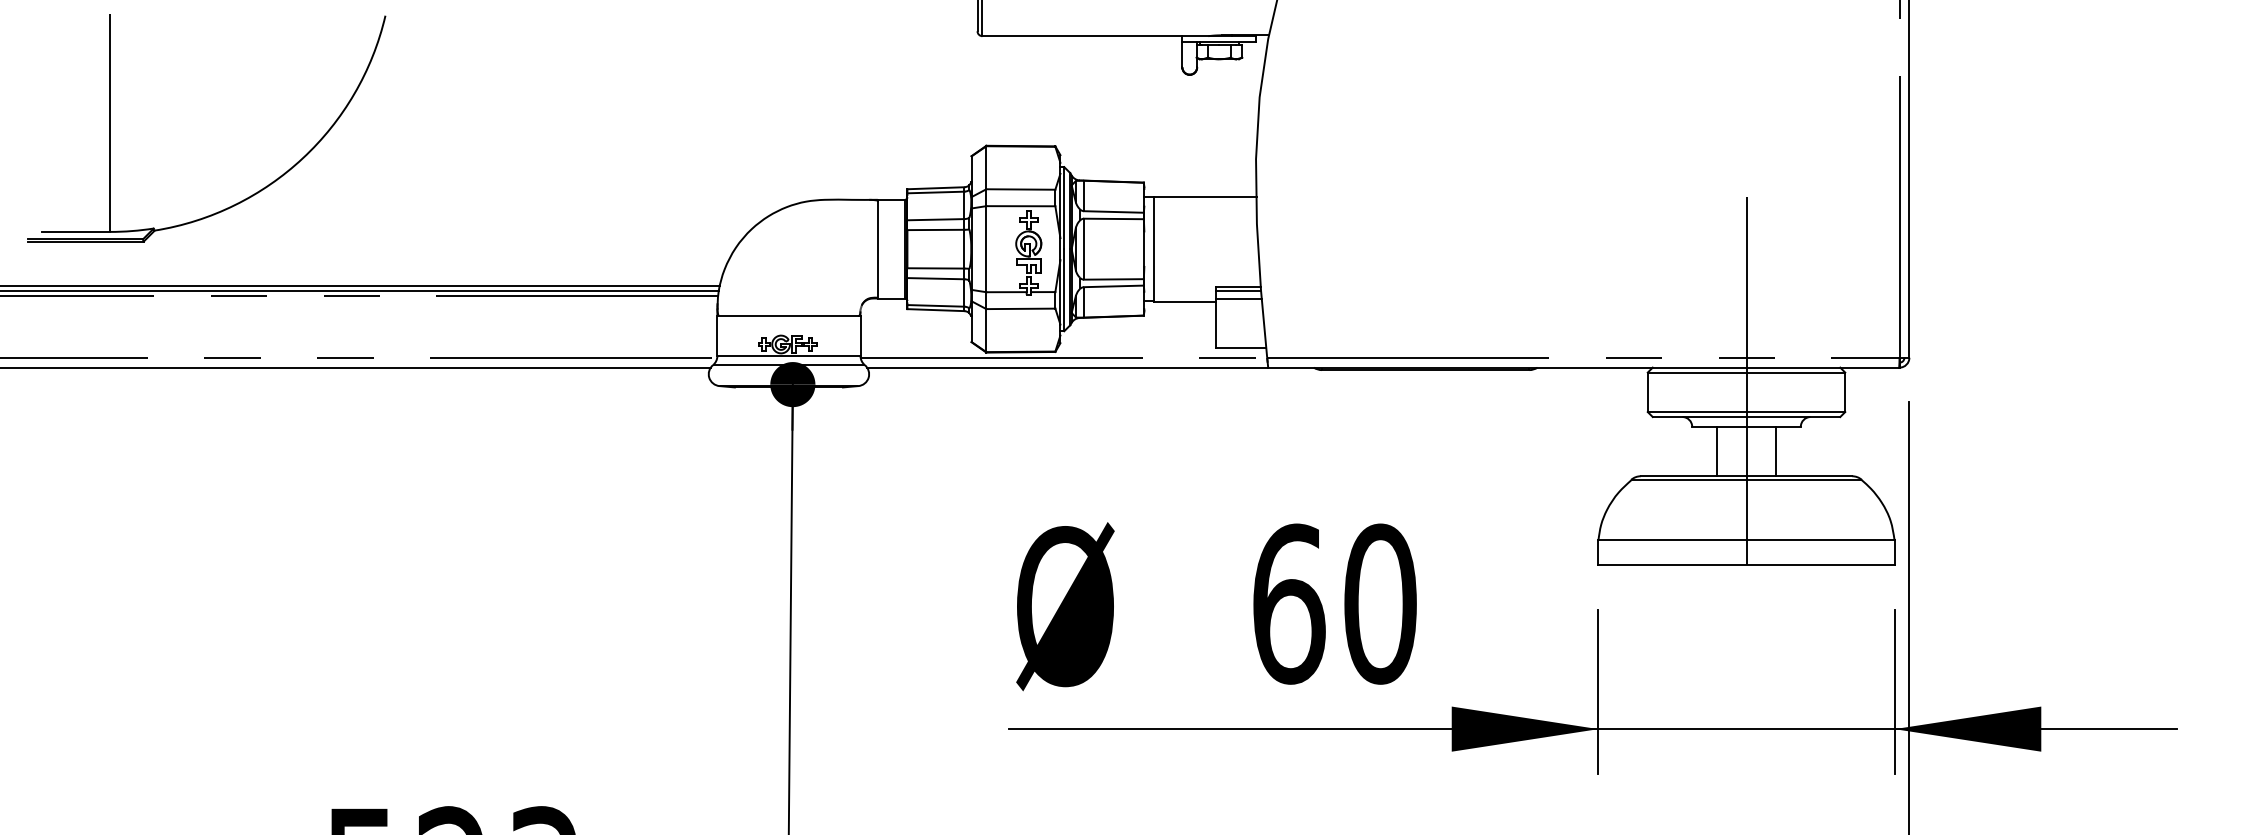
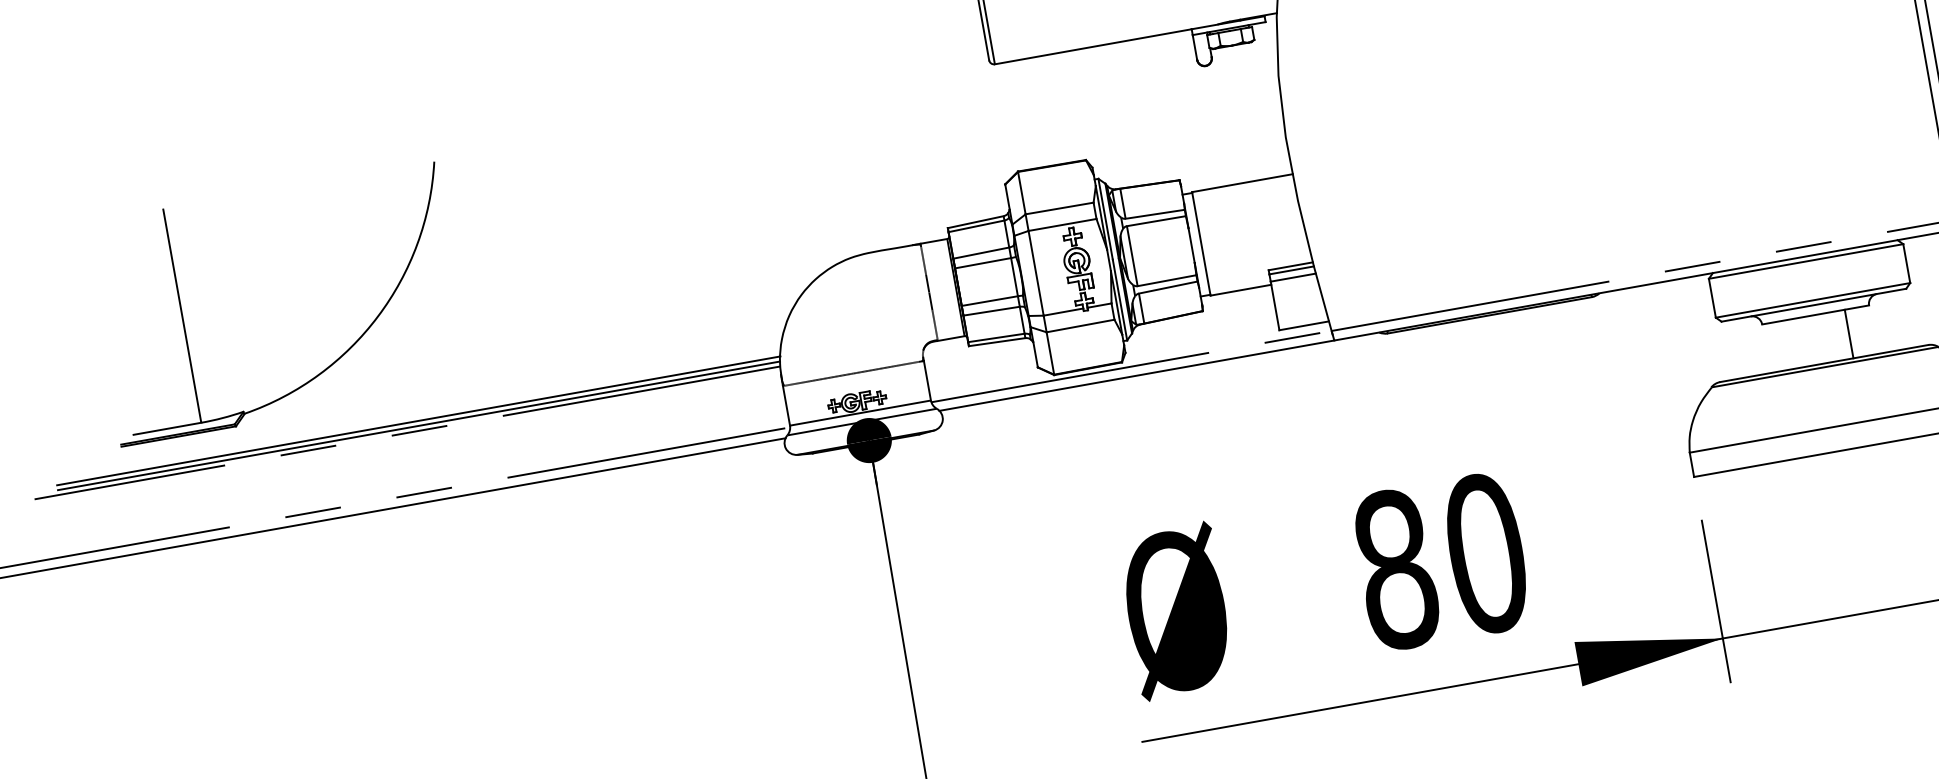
part: (241, 200) -> (324, 368), moved
line: (1746, 381) -> (1807, 270), removed
line: (1716, 451) -> (1790, 344), removed
text: (1289, 603) -> (1396, 568), 60 -> 80

